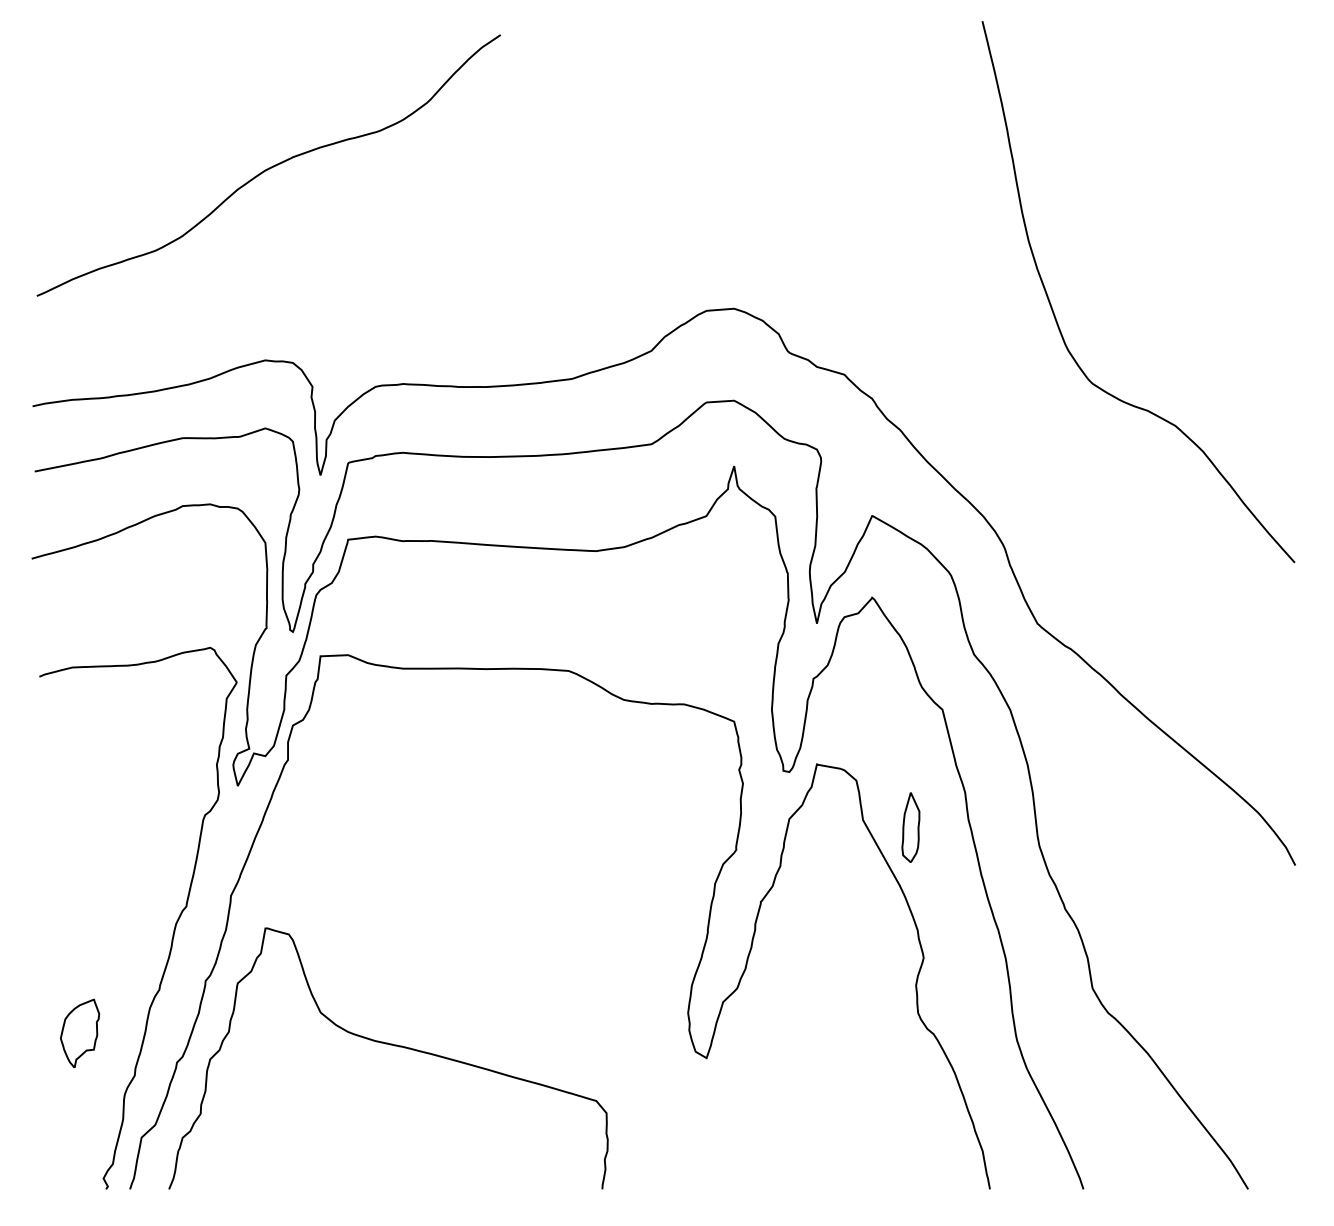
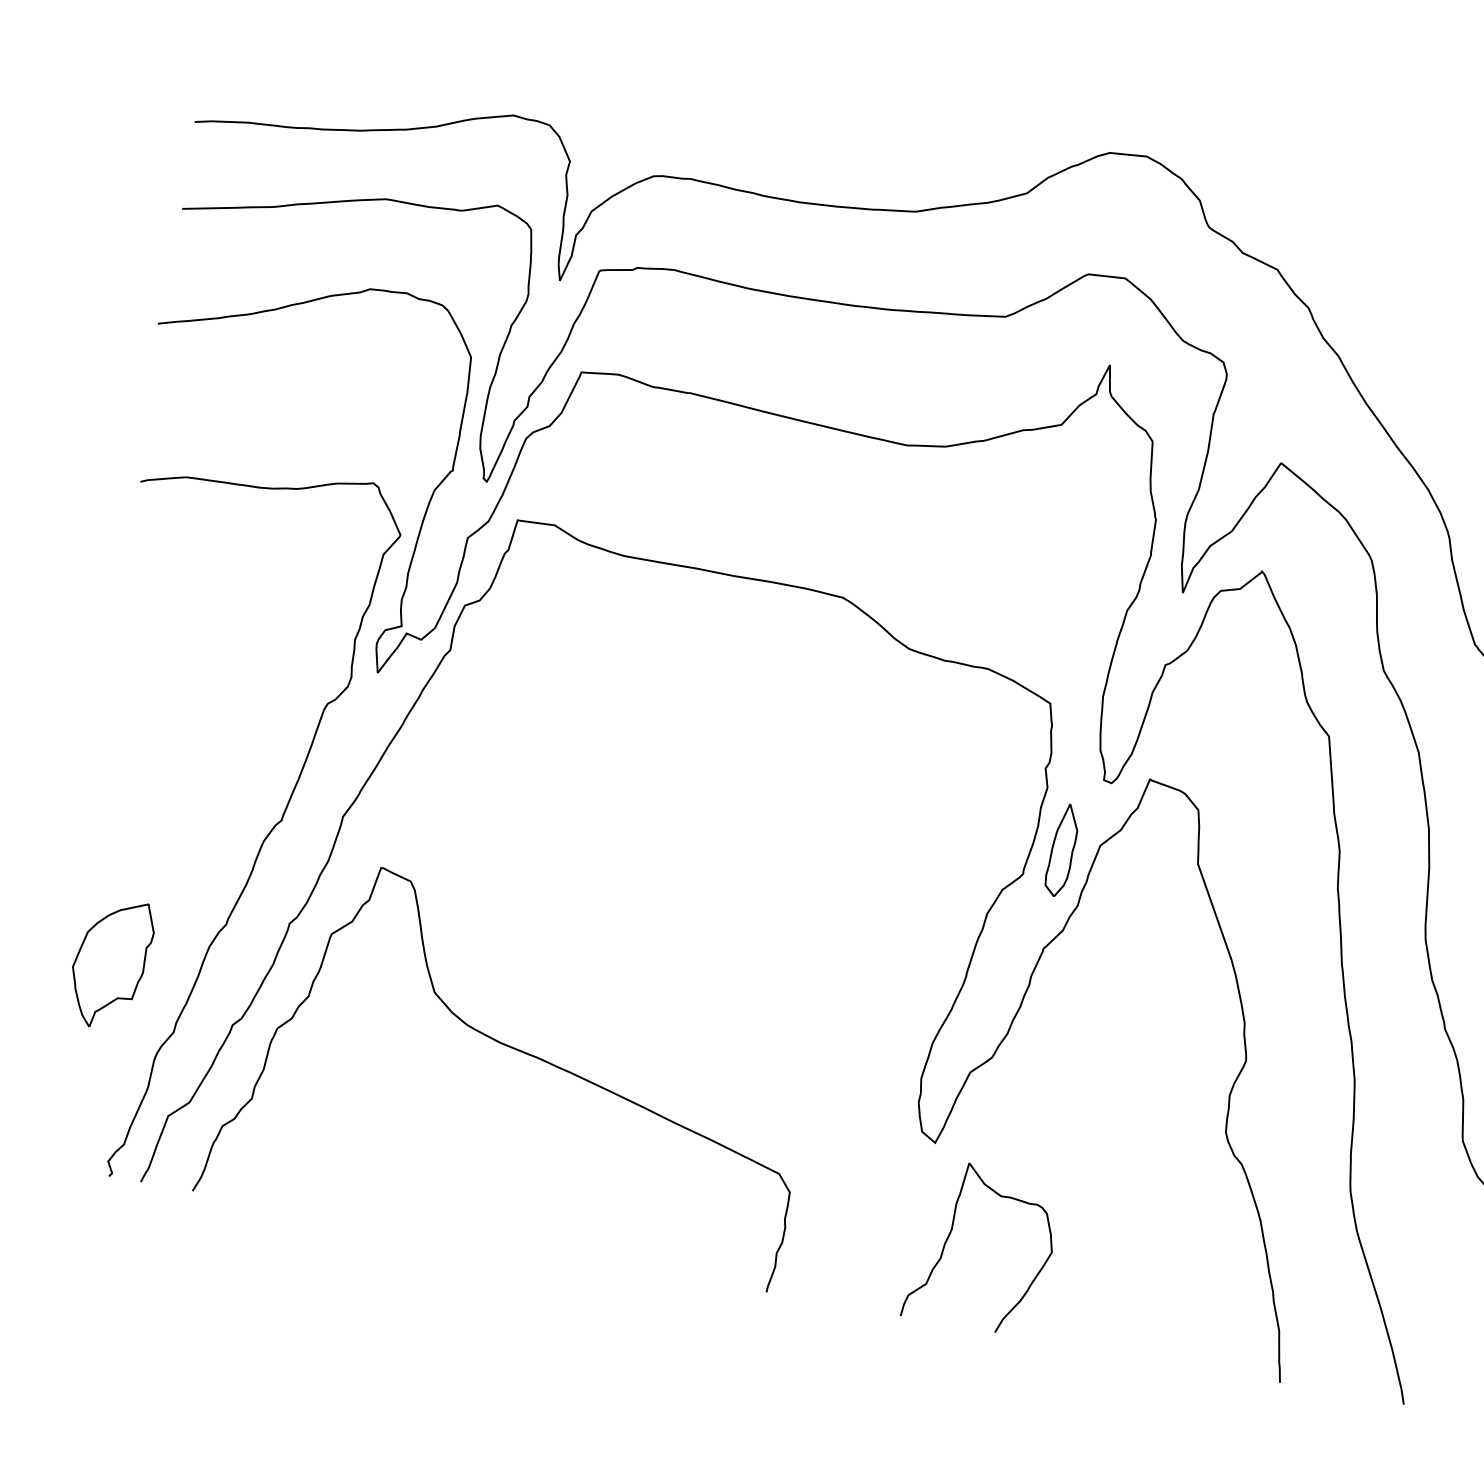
part: (910, 827) -> (1061, 850), moved
part: (79, 1033) -> (110, 963), size x1.43
curve: (730, 1122) -> (951, 1233), added

